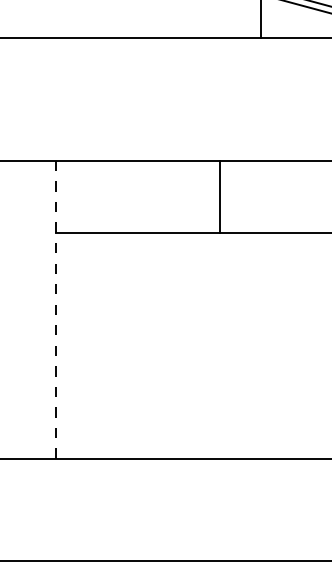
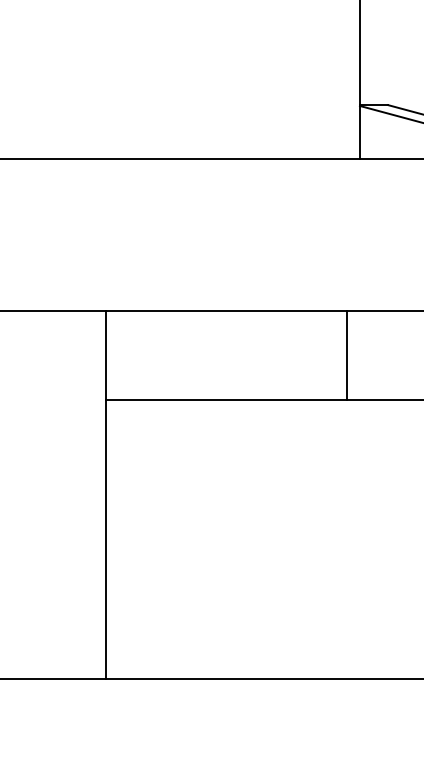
line: (219, 196) -> (347, 355), moved
line: (56, 310) -> (106, 495), dashed -> solid

